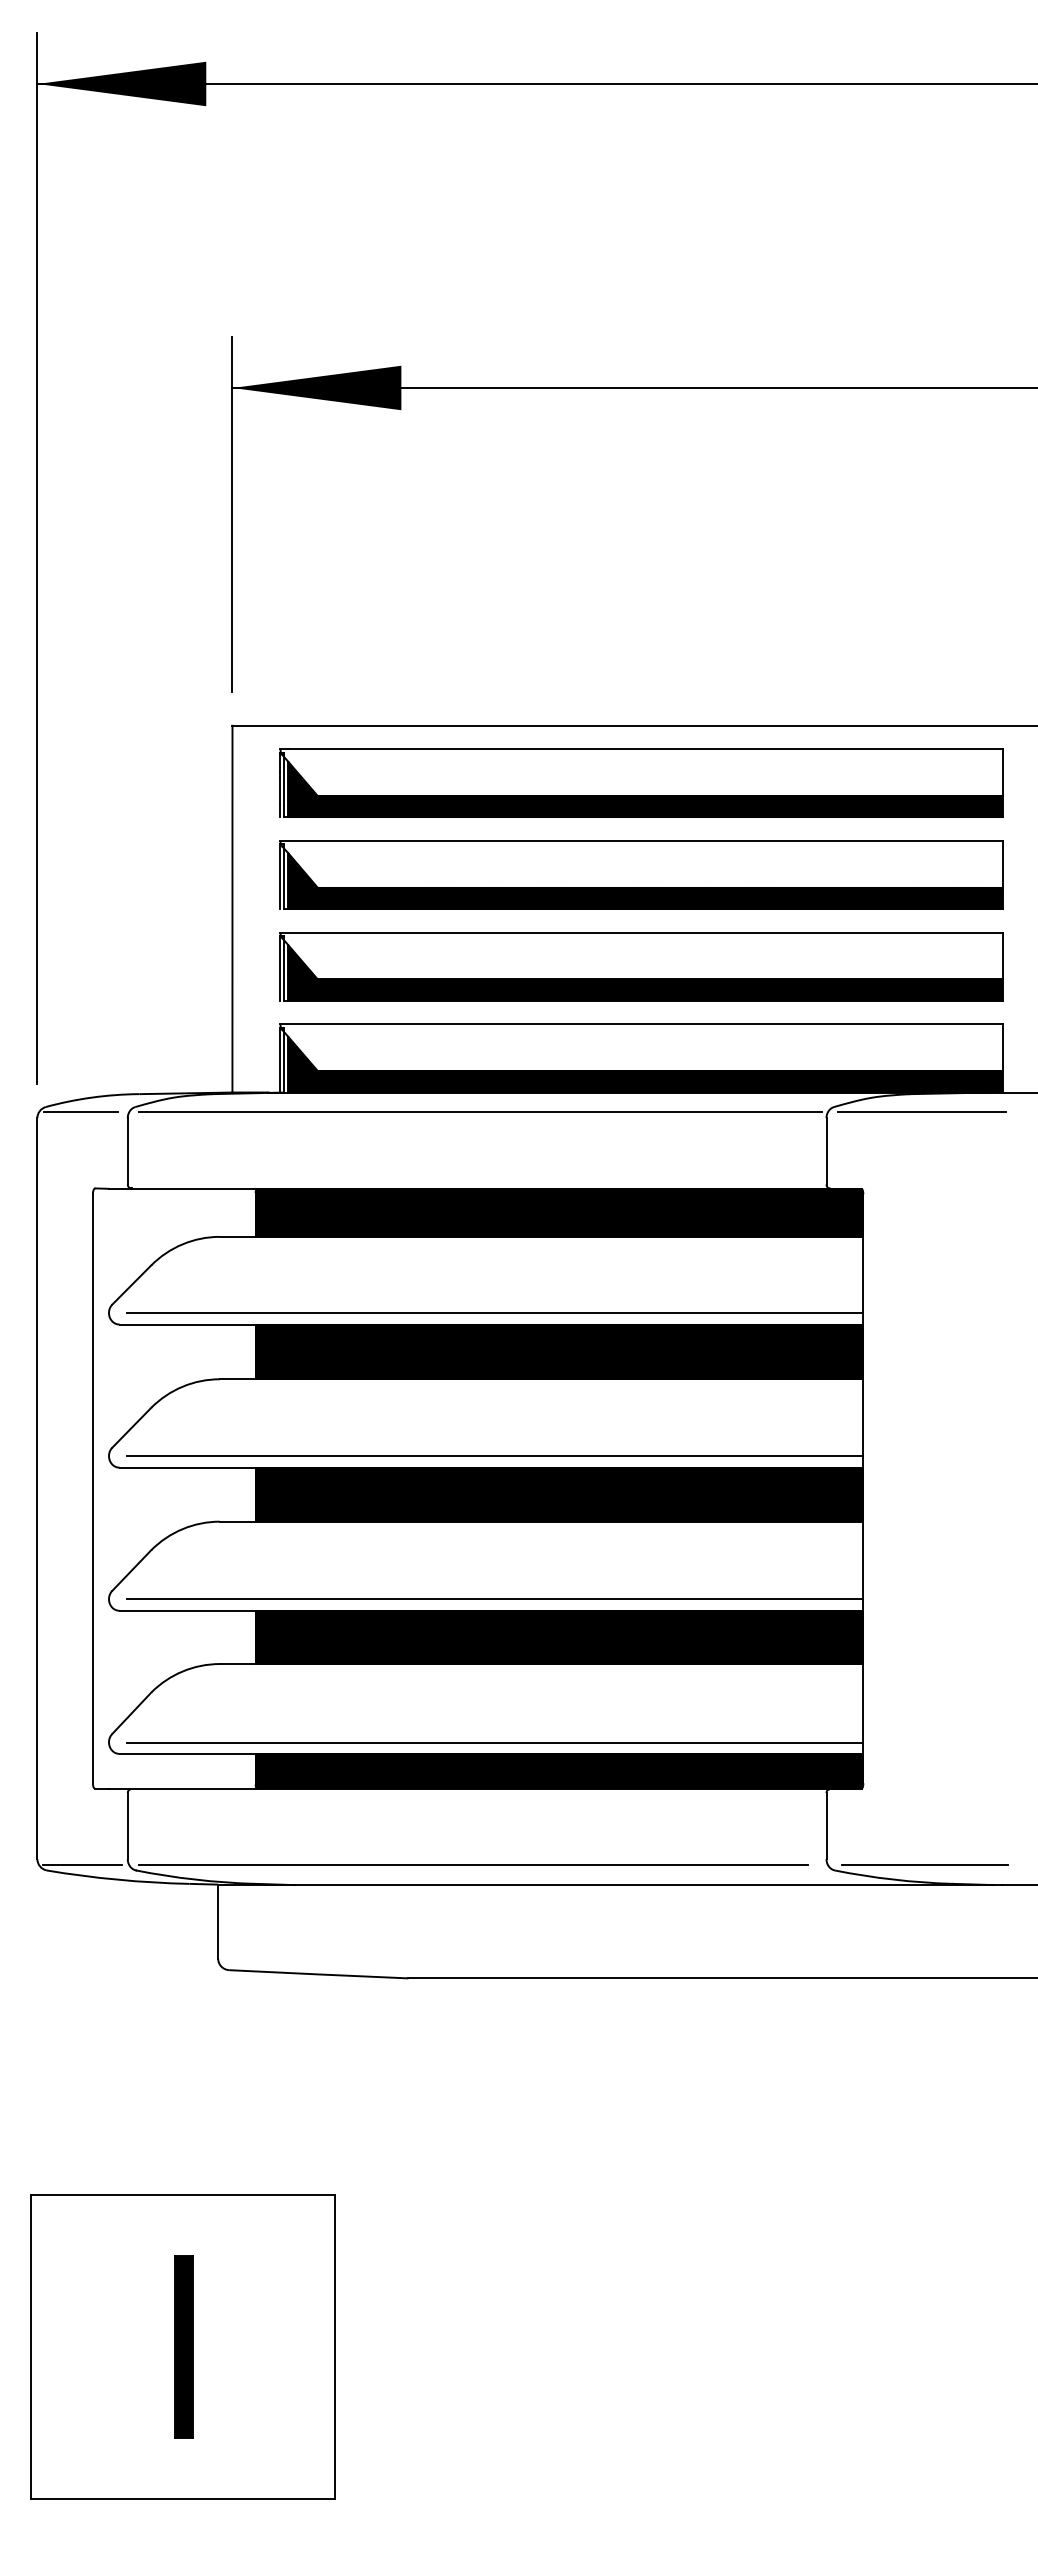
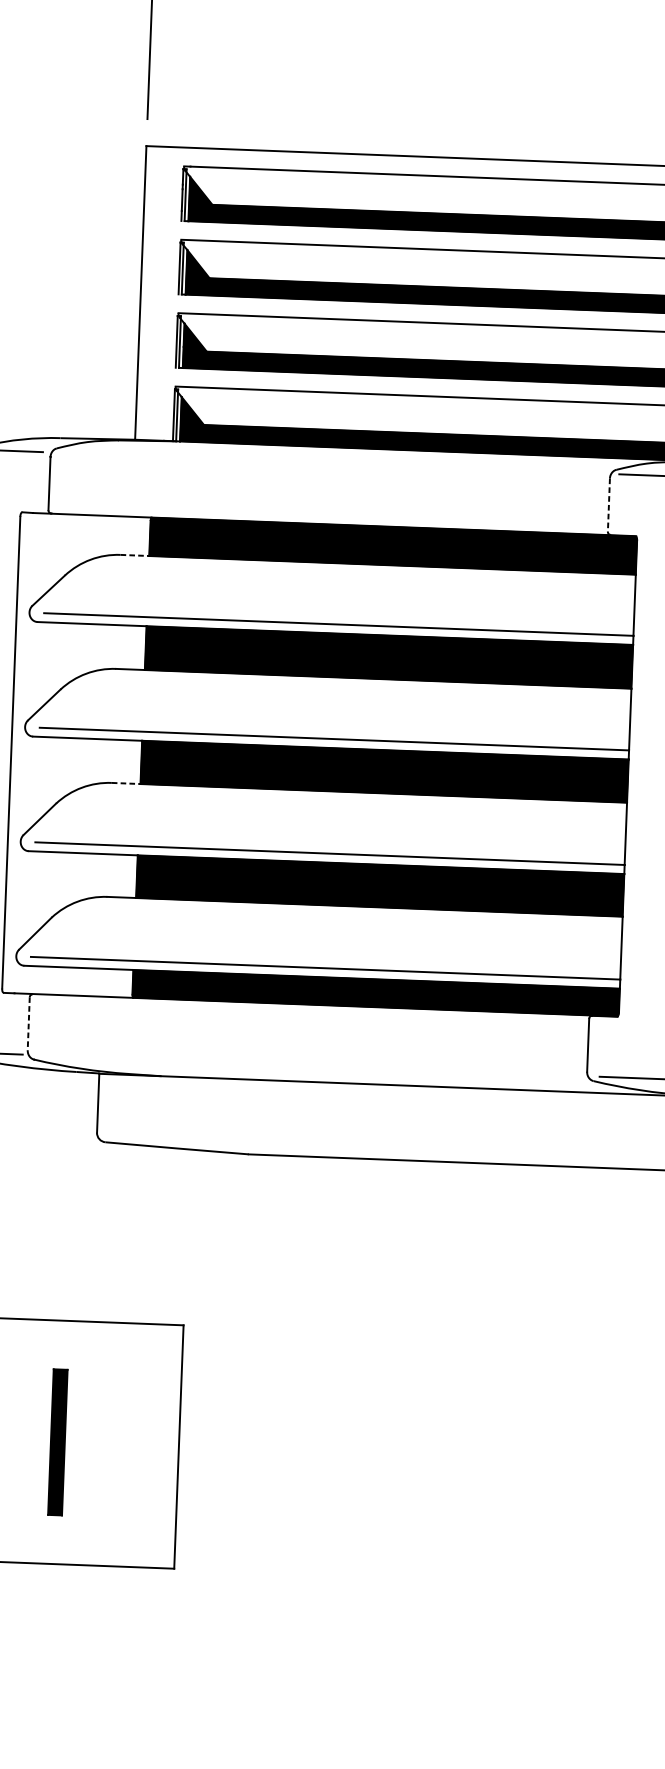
line: (479, 1112) -> (332, 463), removed
line: (826, 1151) -> (608, 505), solid -> dashed
line: (237, 1236) -> (134, 555), solid -> dashed
line: (237, 1521) -> (125, 783), solid -> dashed
line: (127, 1826) -> (28, 1024), solid -> dashed
line: (473, 1864) -> (304, 1065), removed

